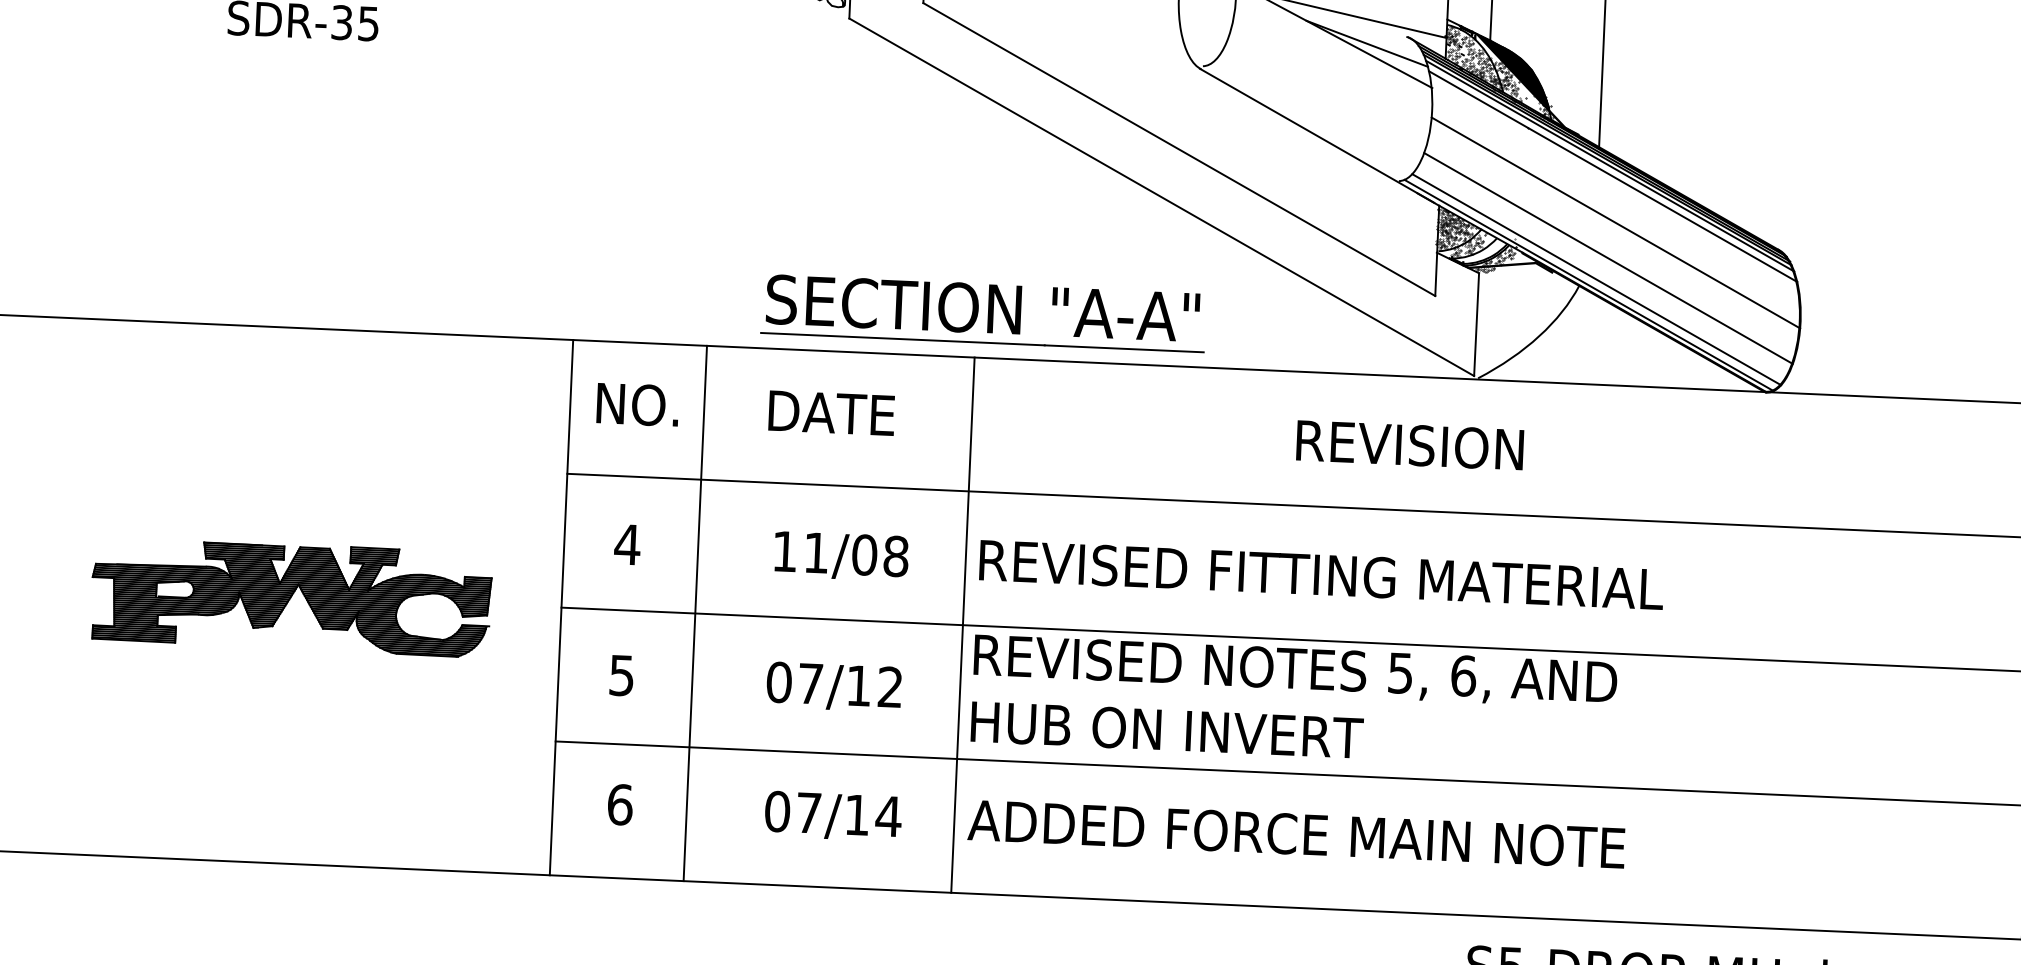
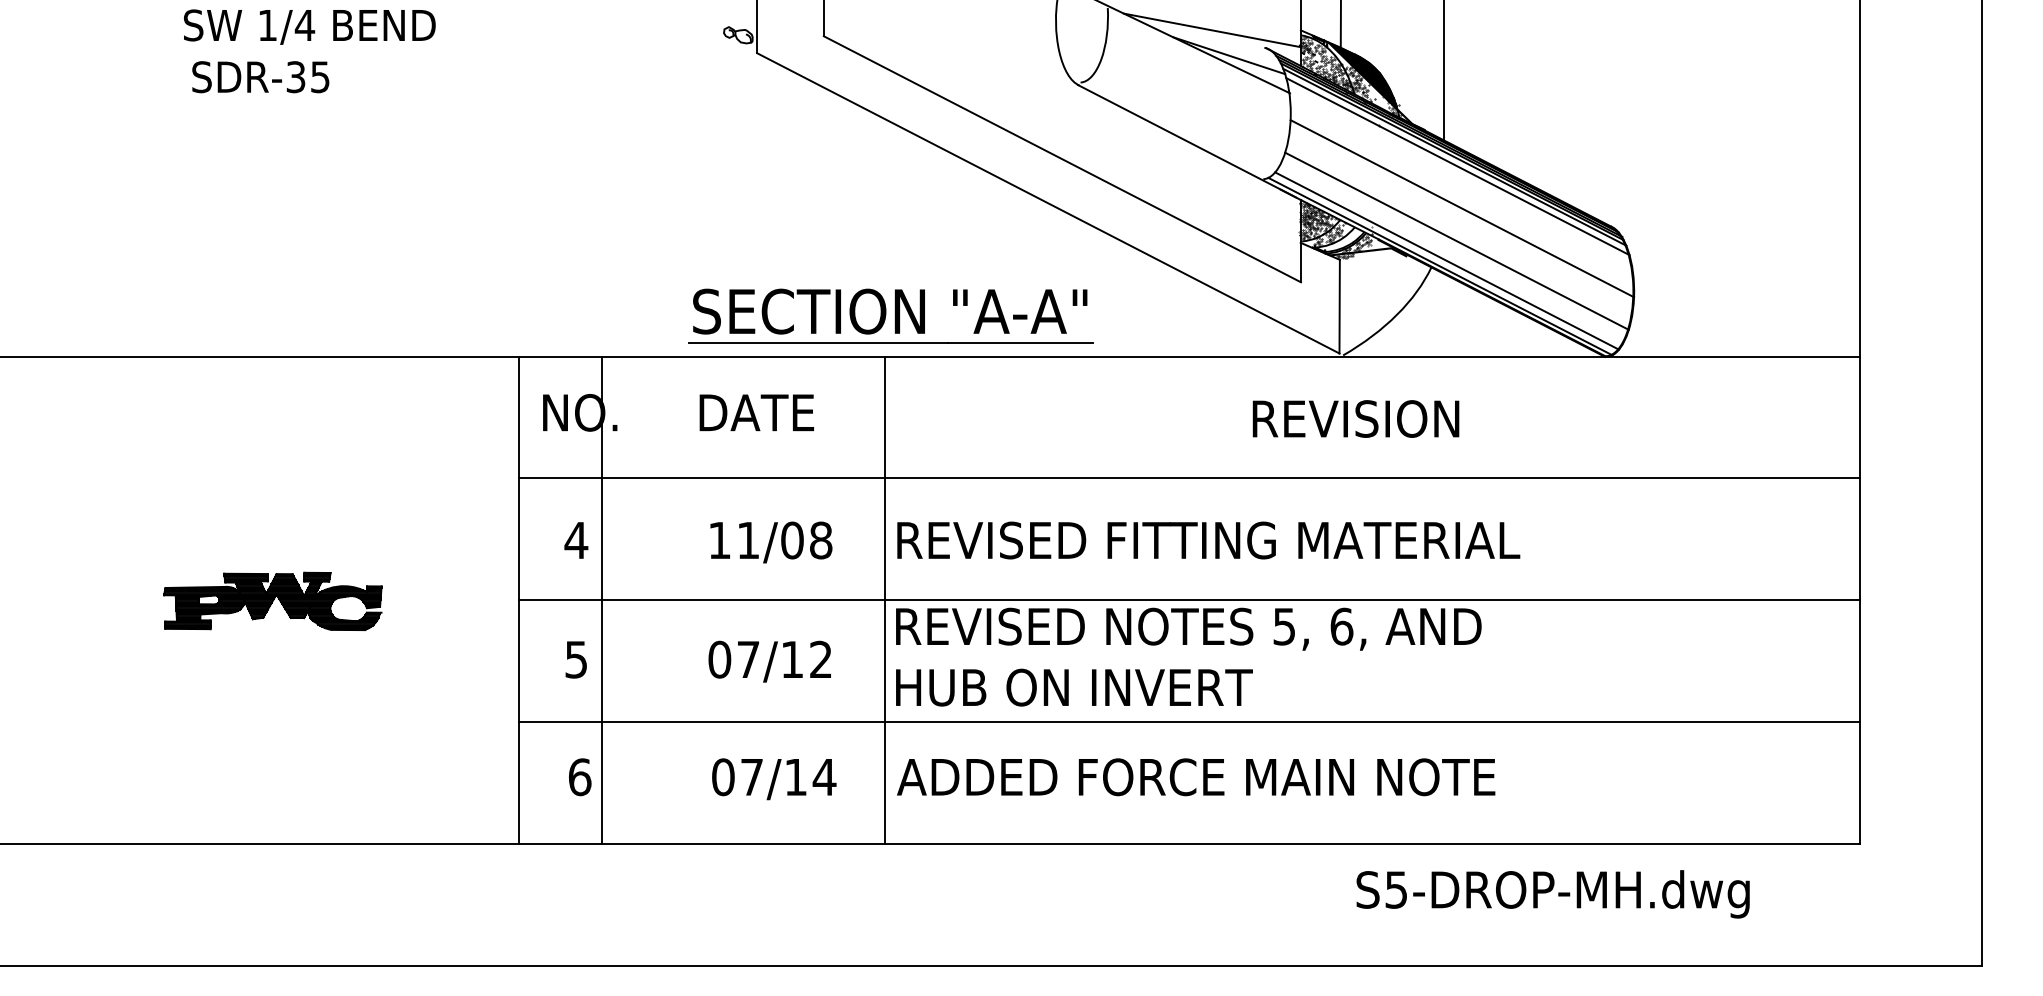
text: (1409, 444) -> (1355, 418), moved
part: (291, 597) -> (272, 601), size x0.6
line: (695, 613) -> (601, 600), moved

